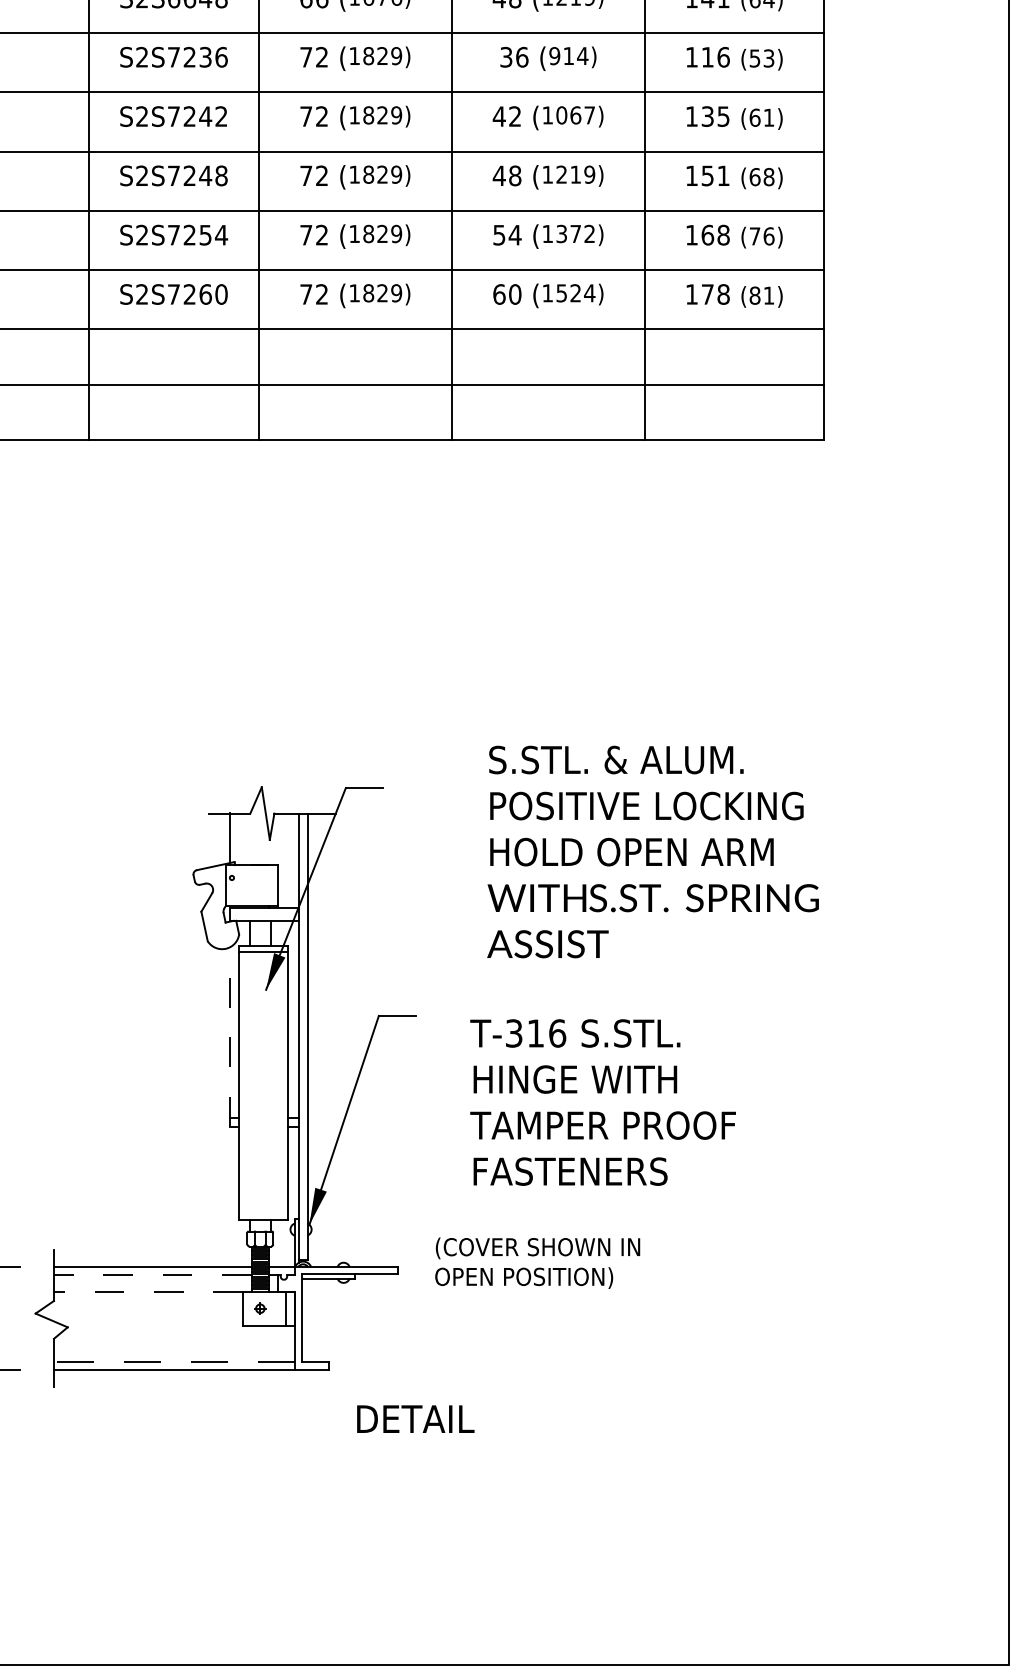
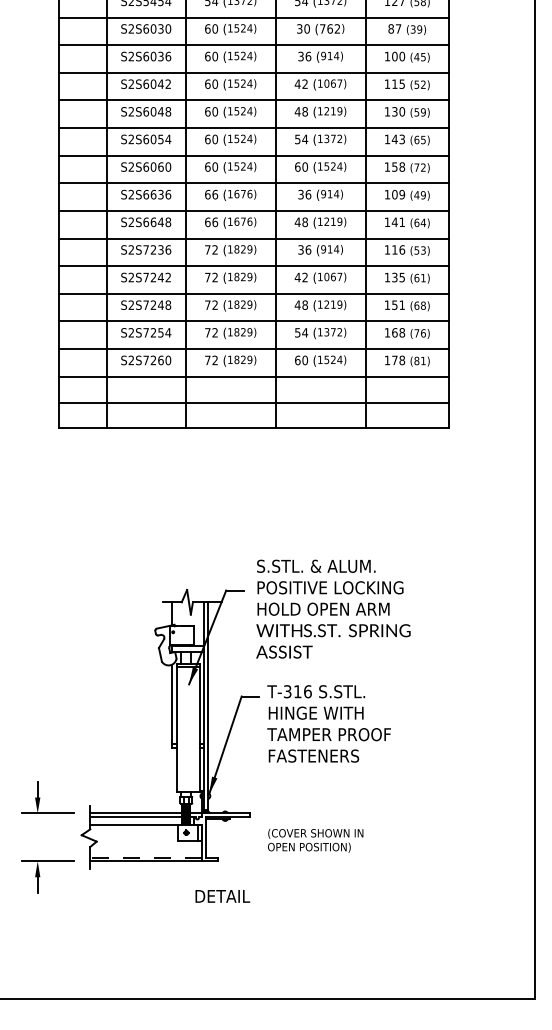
text: (653, 850) -> (333, 608), moved
line: (230, 1037) -> (172, 706), dashed -> solid
text: (601, 1101) -> (328, 723), moved
text: (537, 1262) -> (315, 840), moved
line: (151, 1275) -> (135, 817), dashed -> solid
line: (146, 1290) -> (133, 824), dashed -> solid
text: (415, 1419) -> (222, 896), moved

